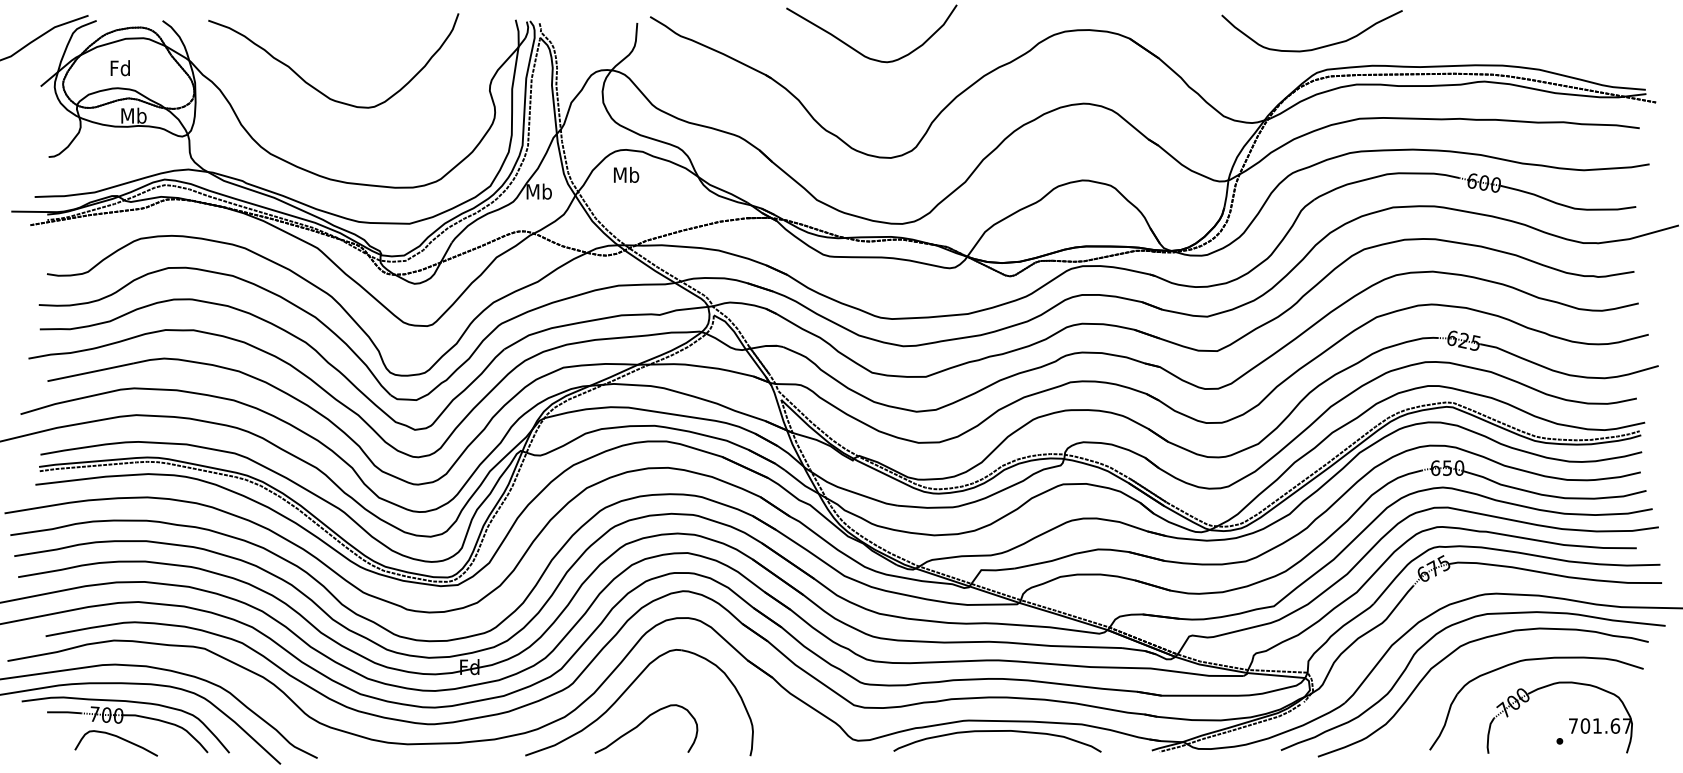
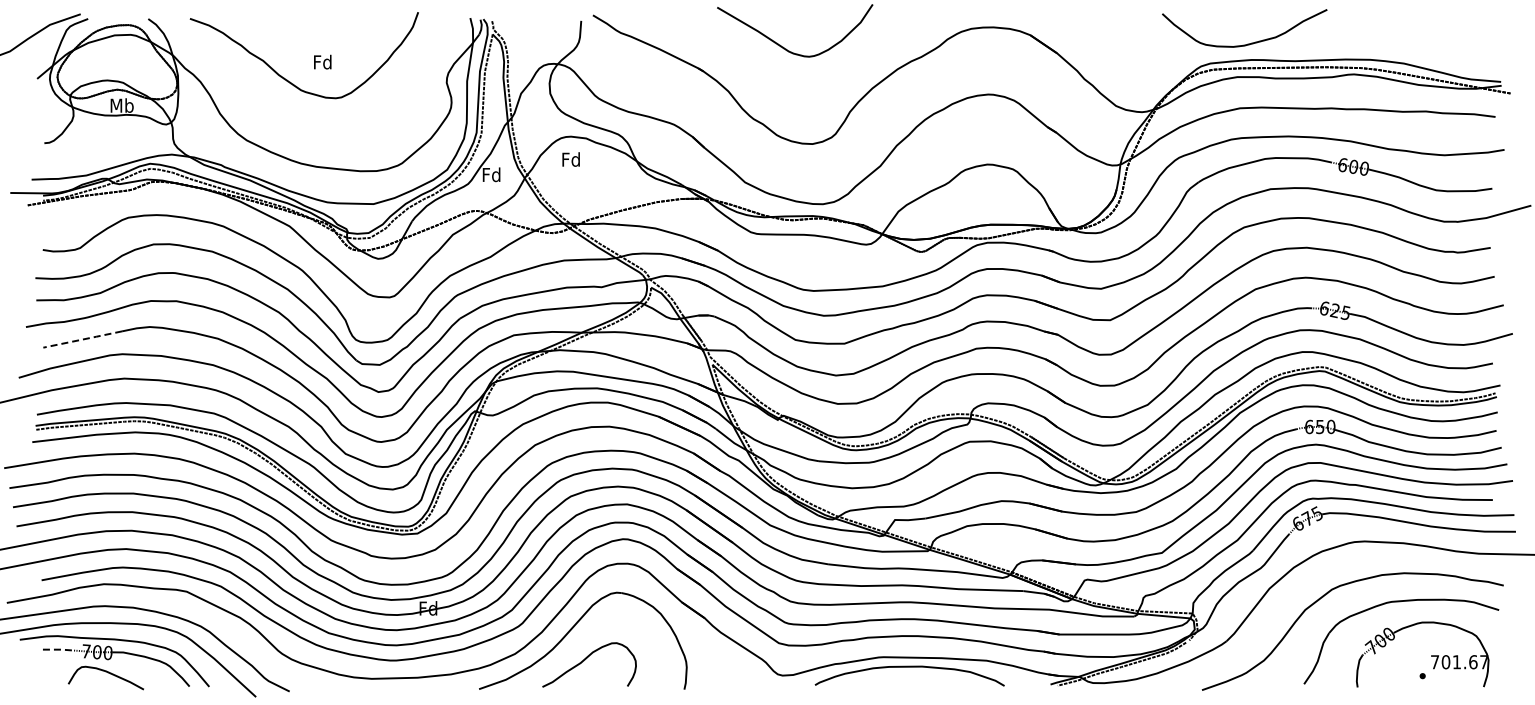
curve: (1315, 47) -> (1247, 43), moved
text: (120, 67) -> (322, 61), moved
text: (626, 174) -> (571, 159), Mb -> Fd
text: (538, 191) -> (491, 174), Mb -> Fd
line: (91, 372) -> (83, 339), solid -> dashed
curve: (1442, 632) -> (1315, 576), removed
line: (65, 712) -> (59, 649), solid -> dashed

